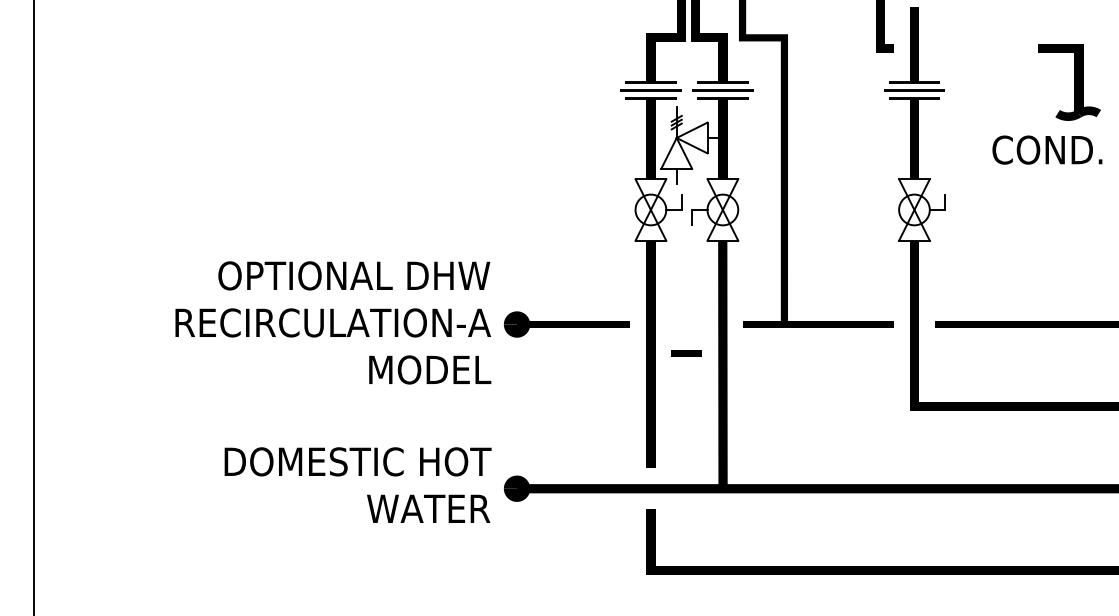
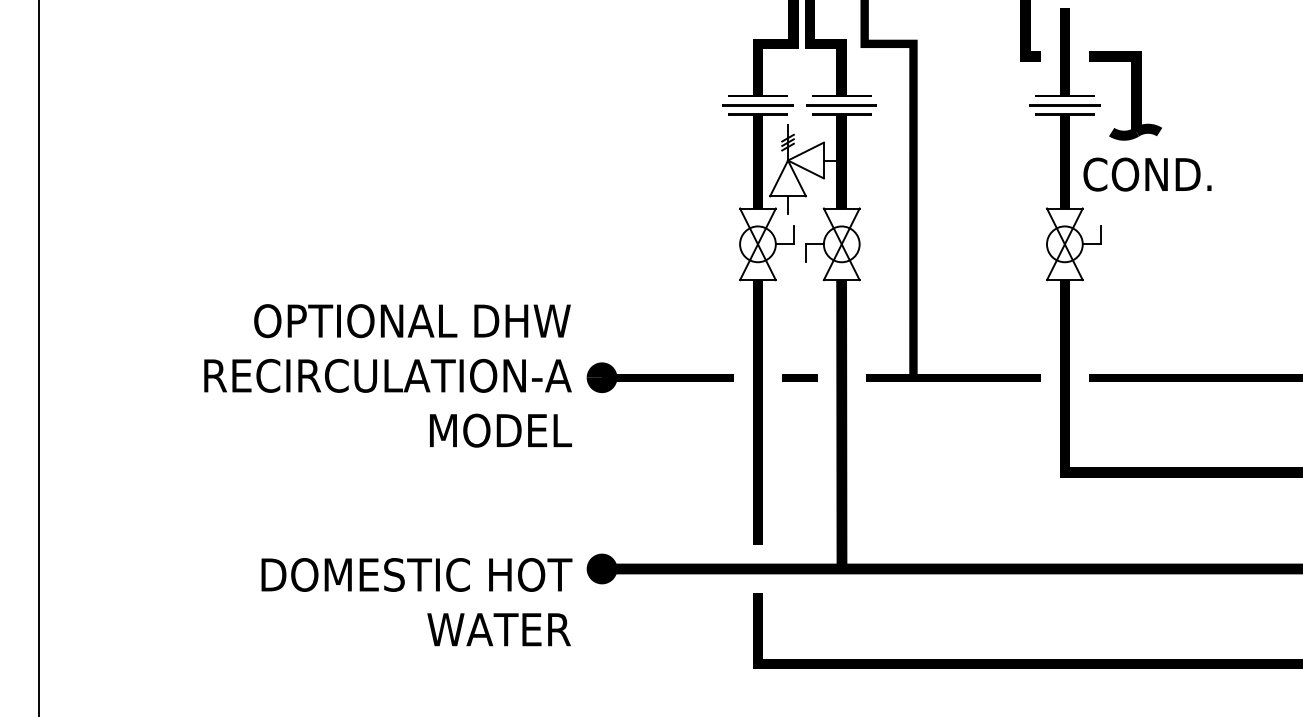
part: (1069, 82) -> (1125, 95), moved
text: (1047, 149) -> (1147, 173), moved
line: (686, 353) -> (799, 377), moved
text: (357, 484) -> (416, 601), moved

